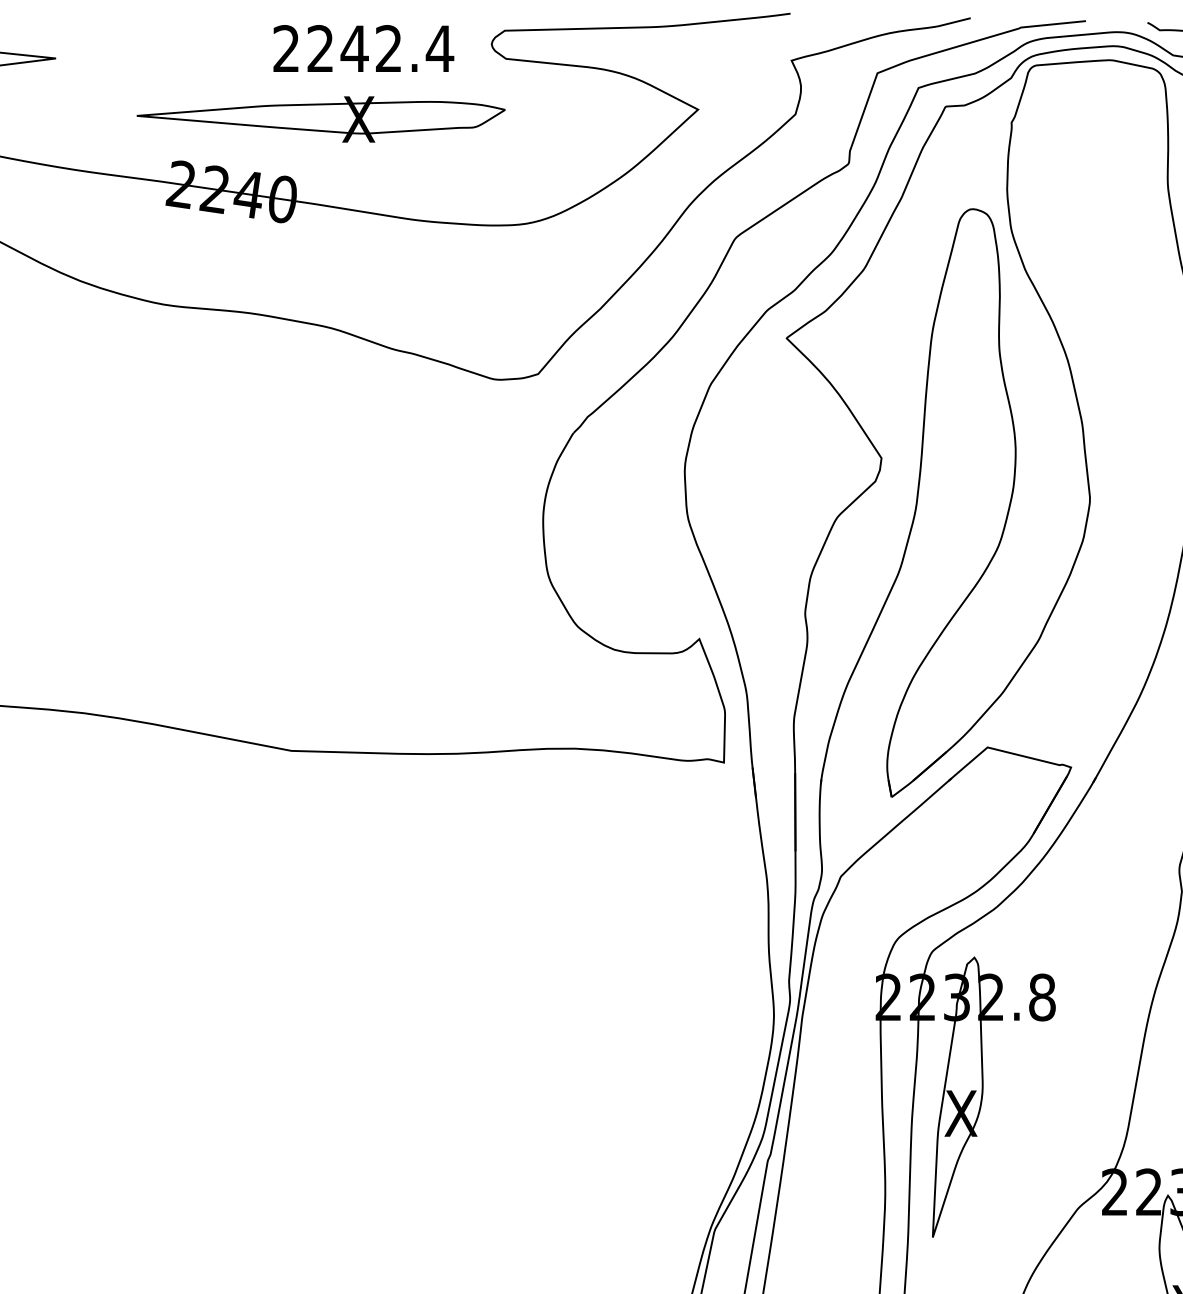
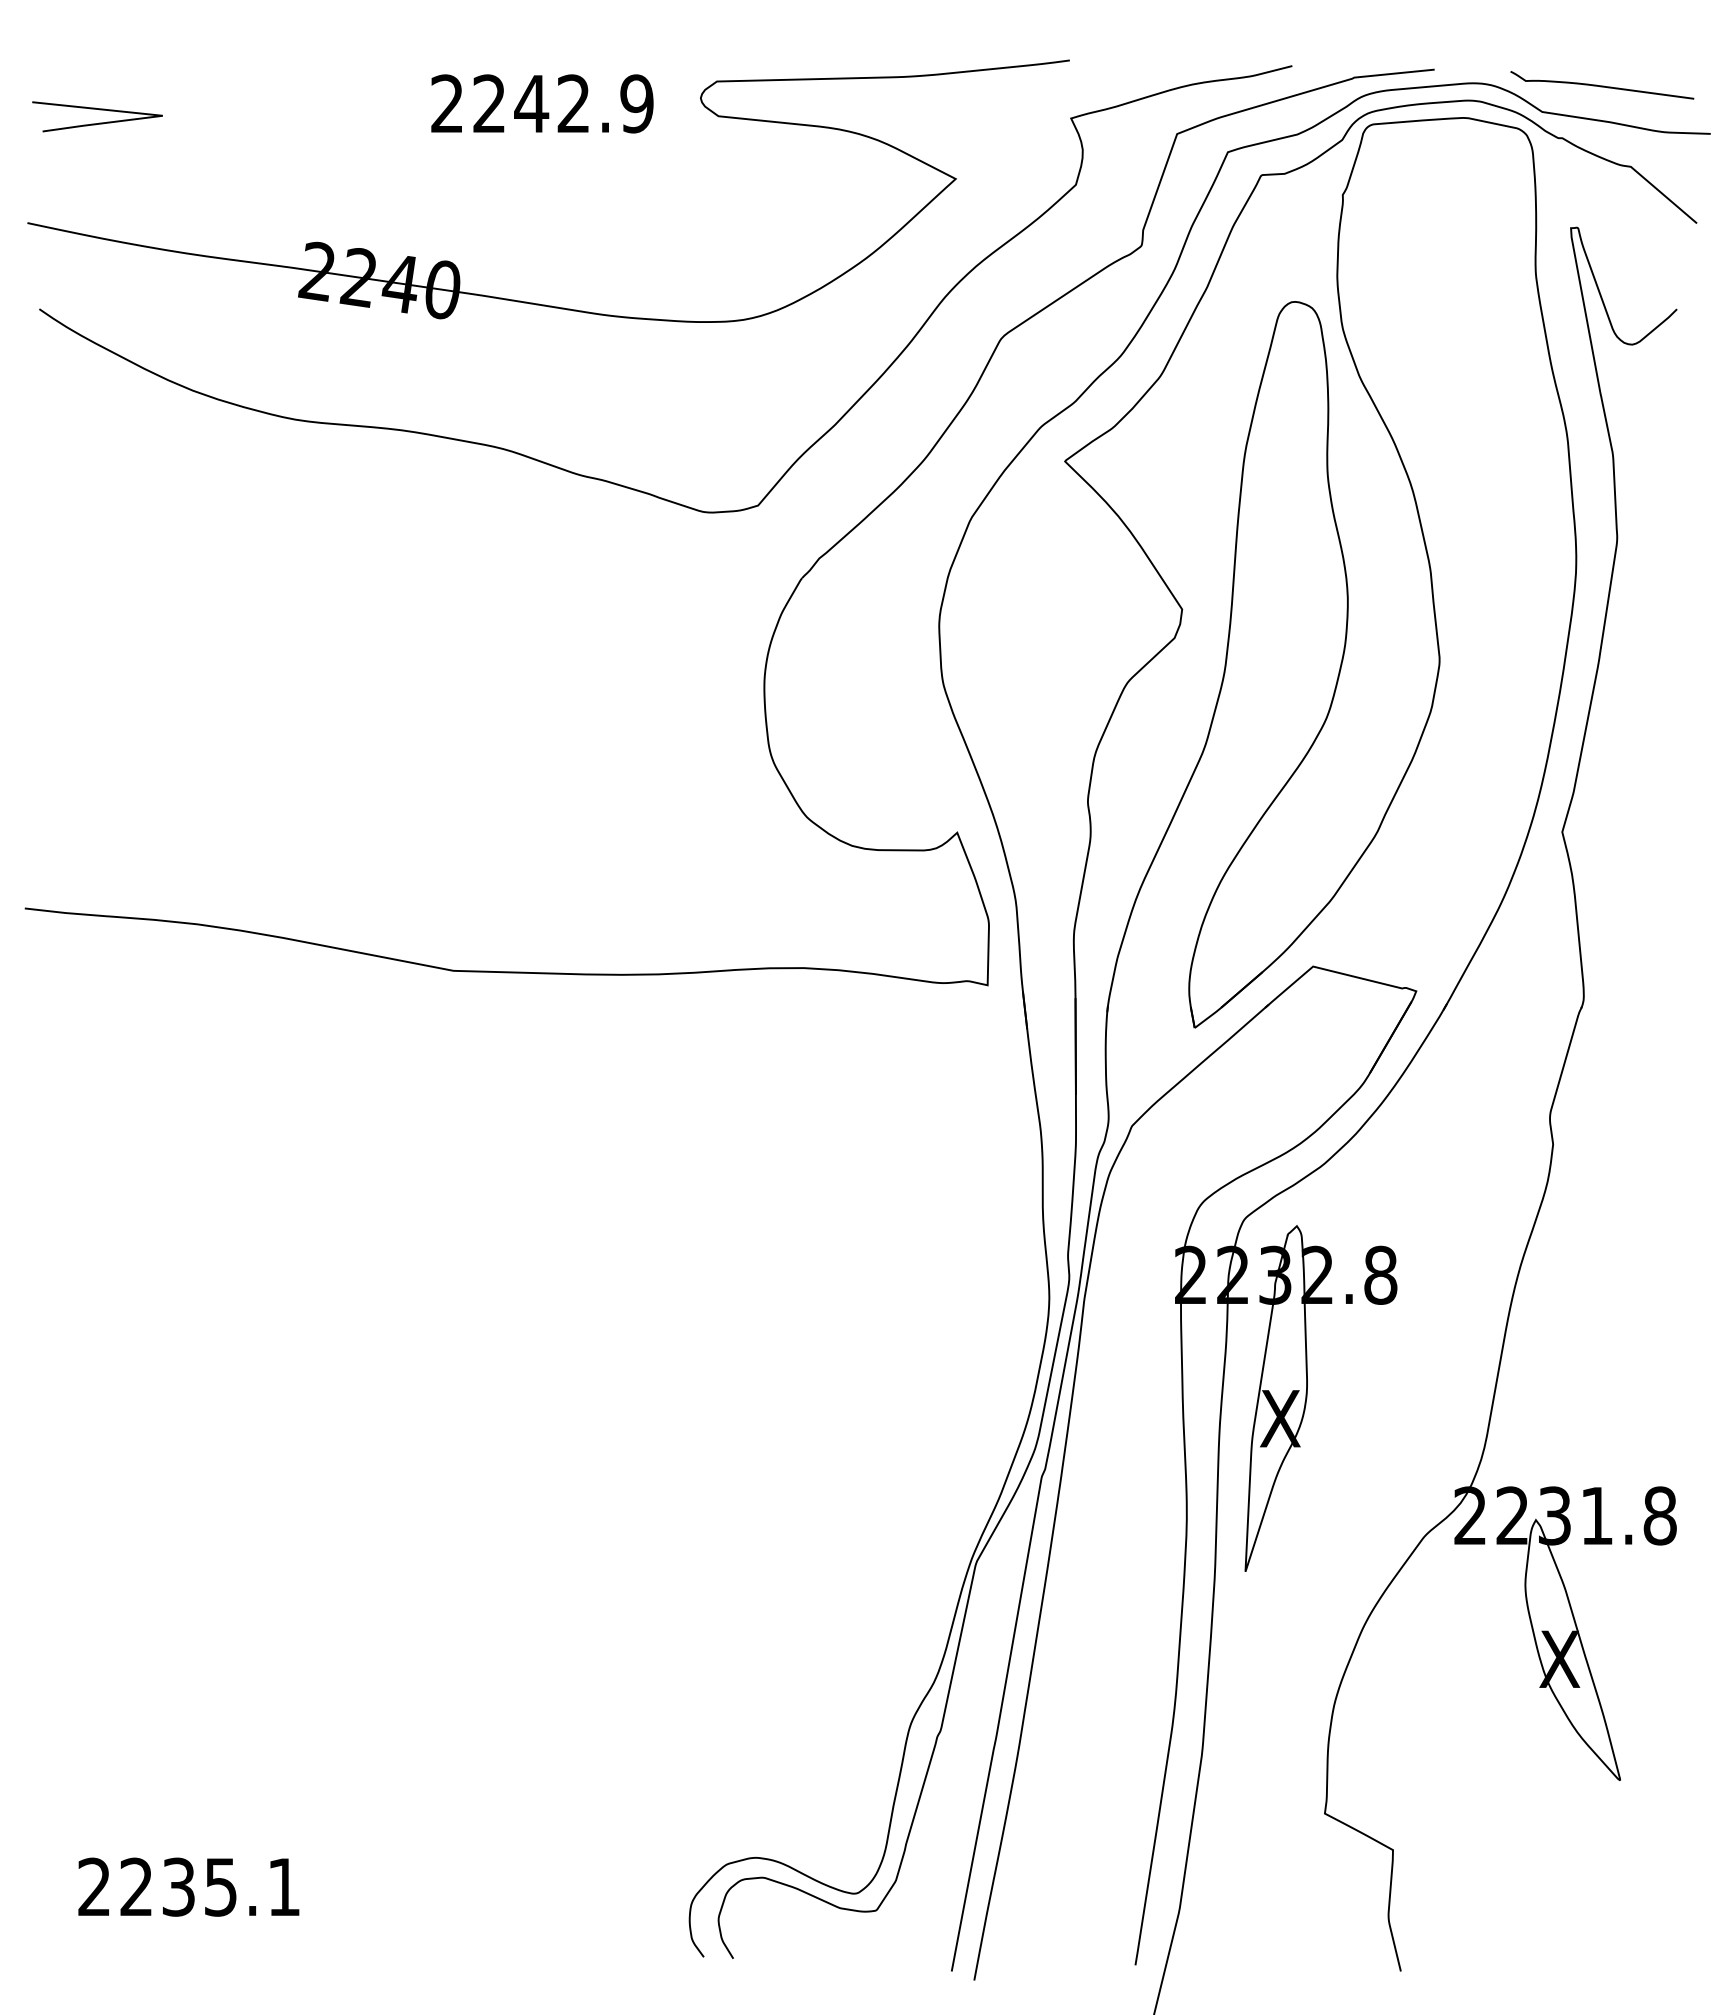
text: (439, 48) -> (636, 103), 2242.4 -> 2242.9
part: (320, 118) -> (489, 190), removed

